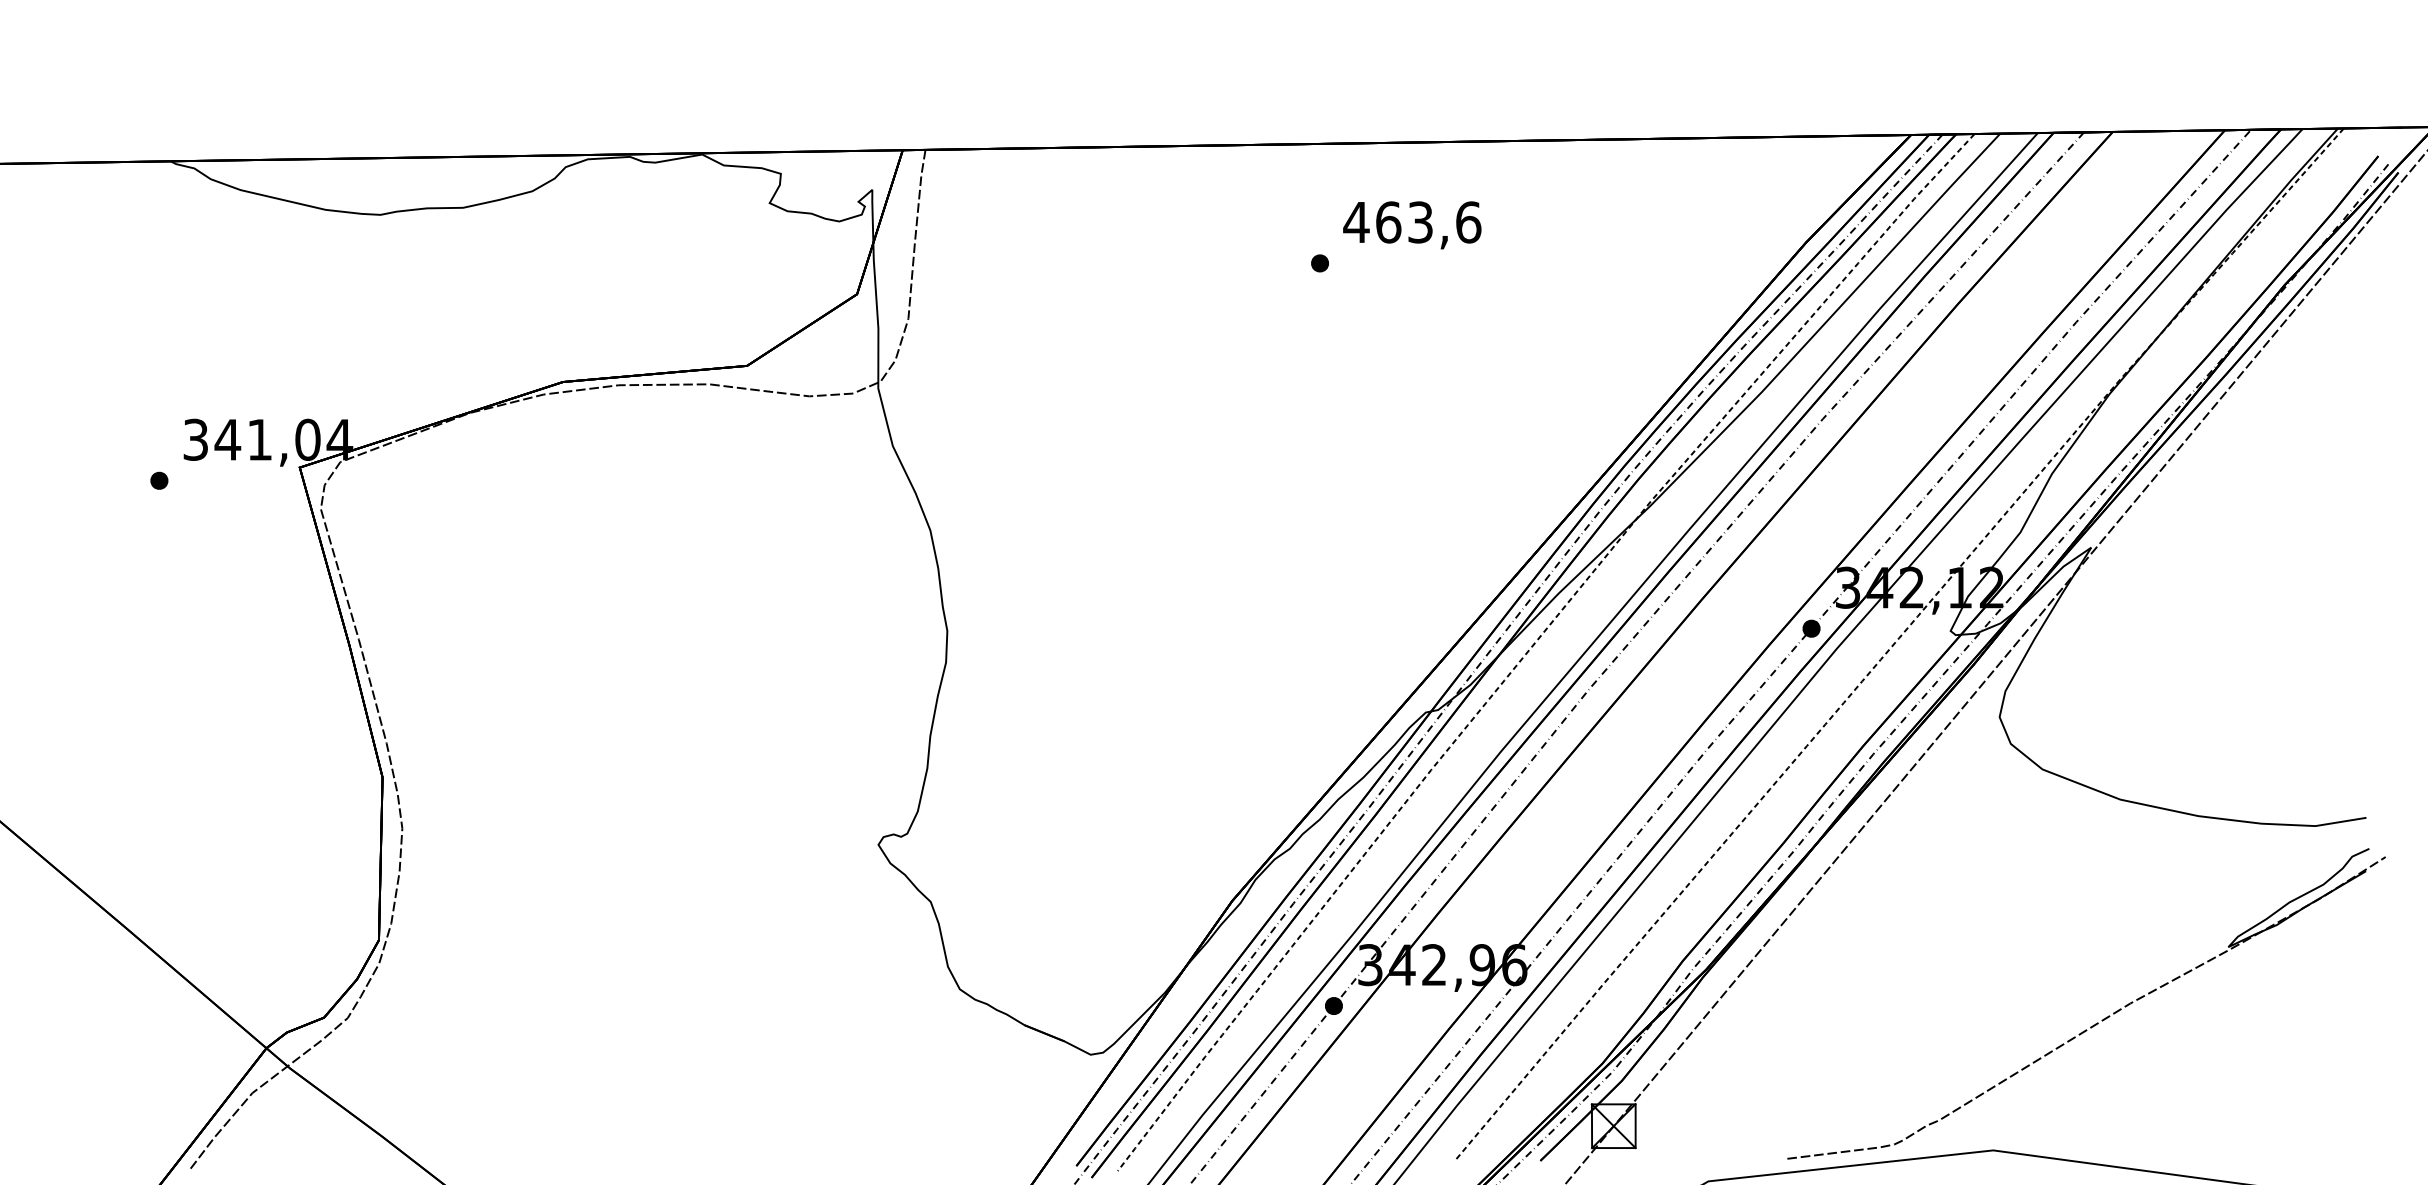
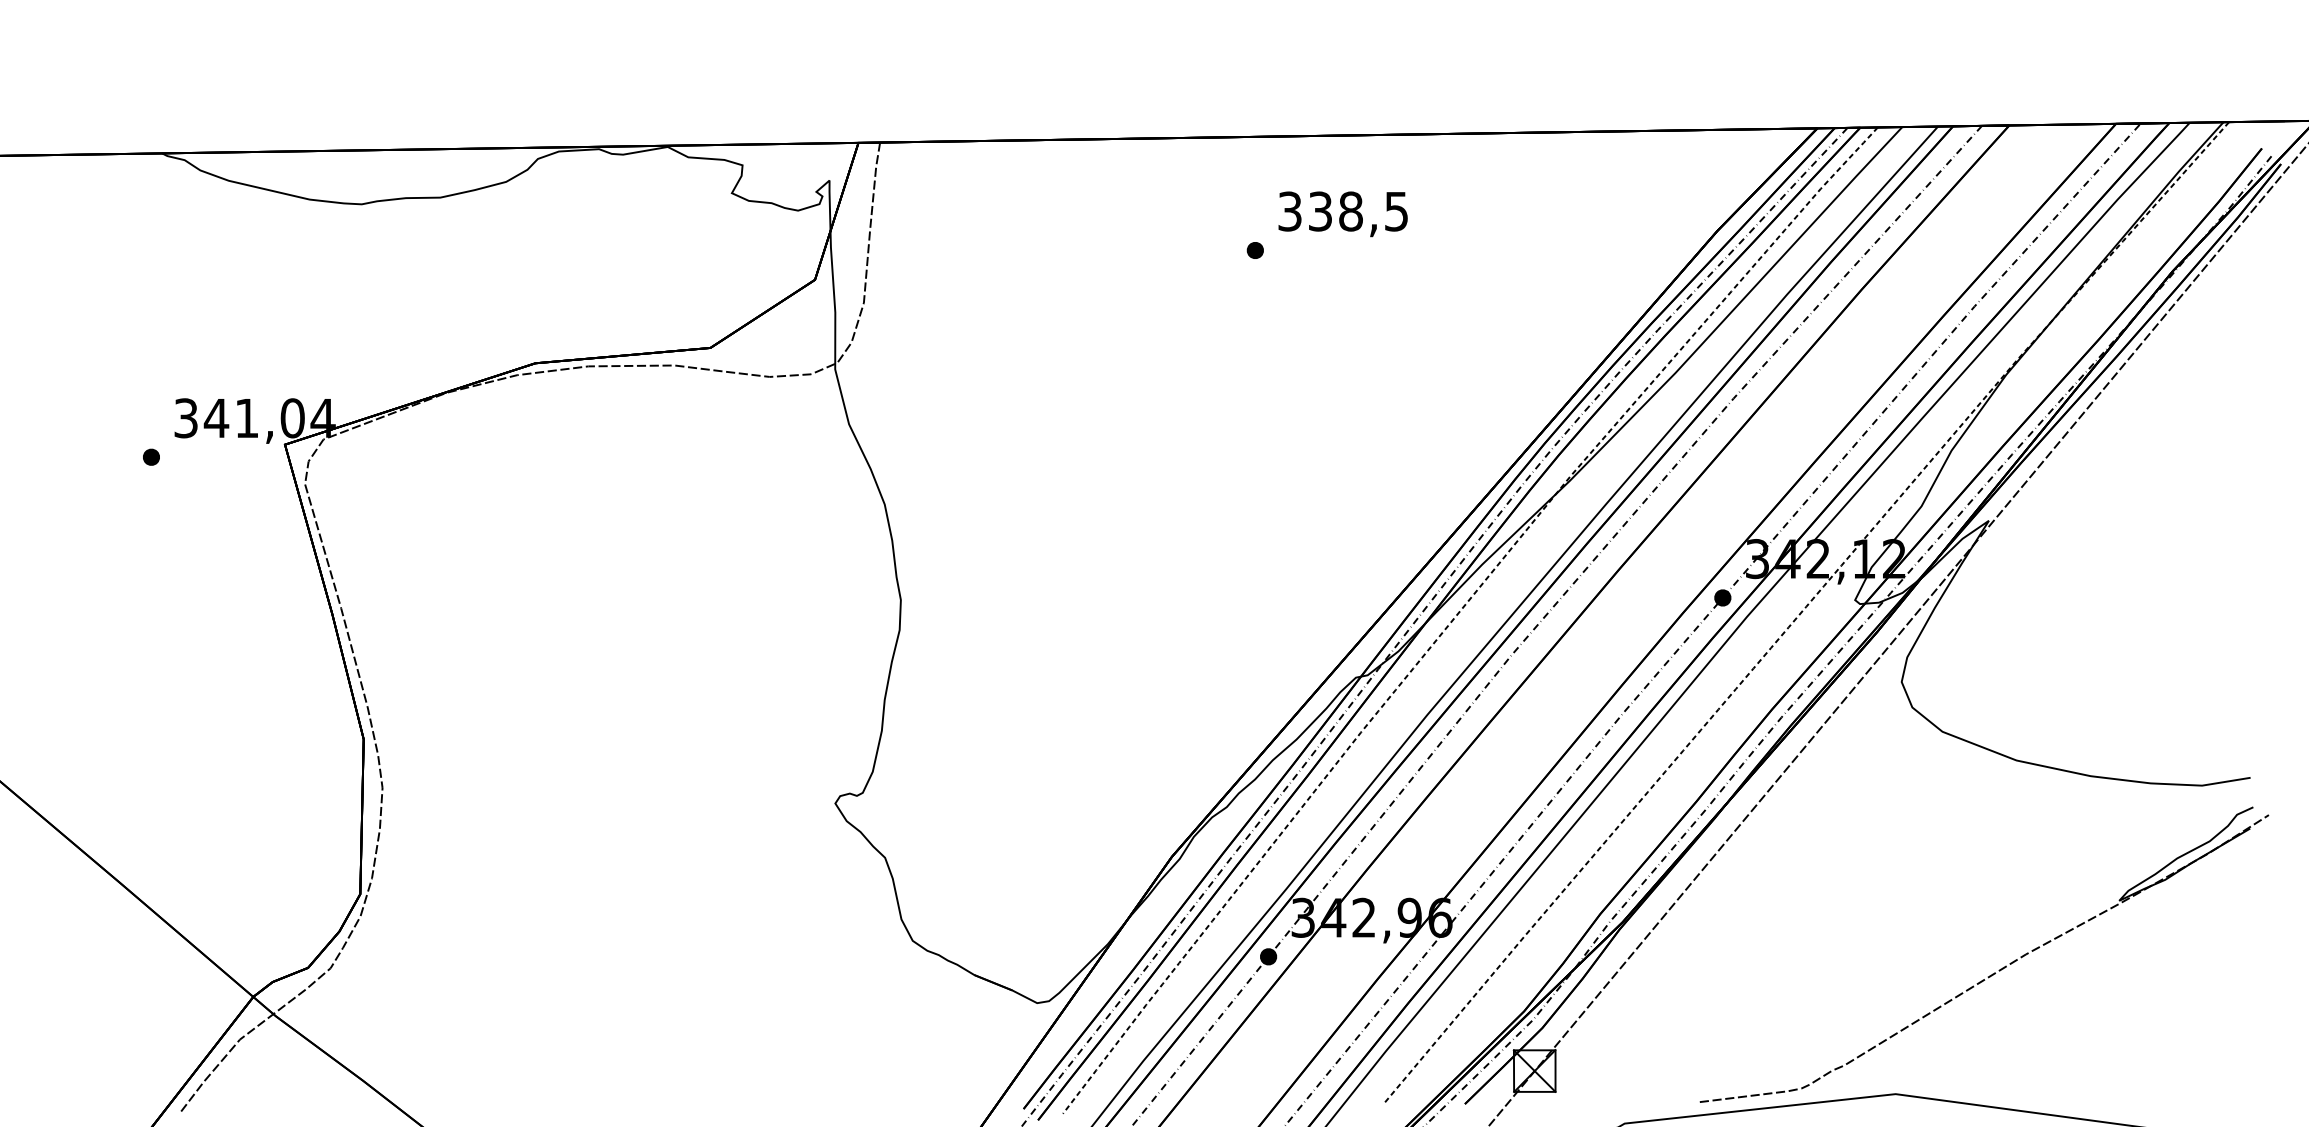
text: (1412, 222) -> (1343, 211), 463,6 -> 338,5

